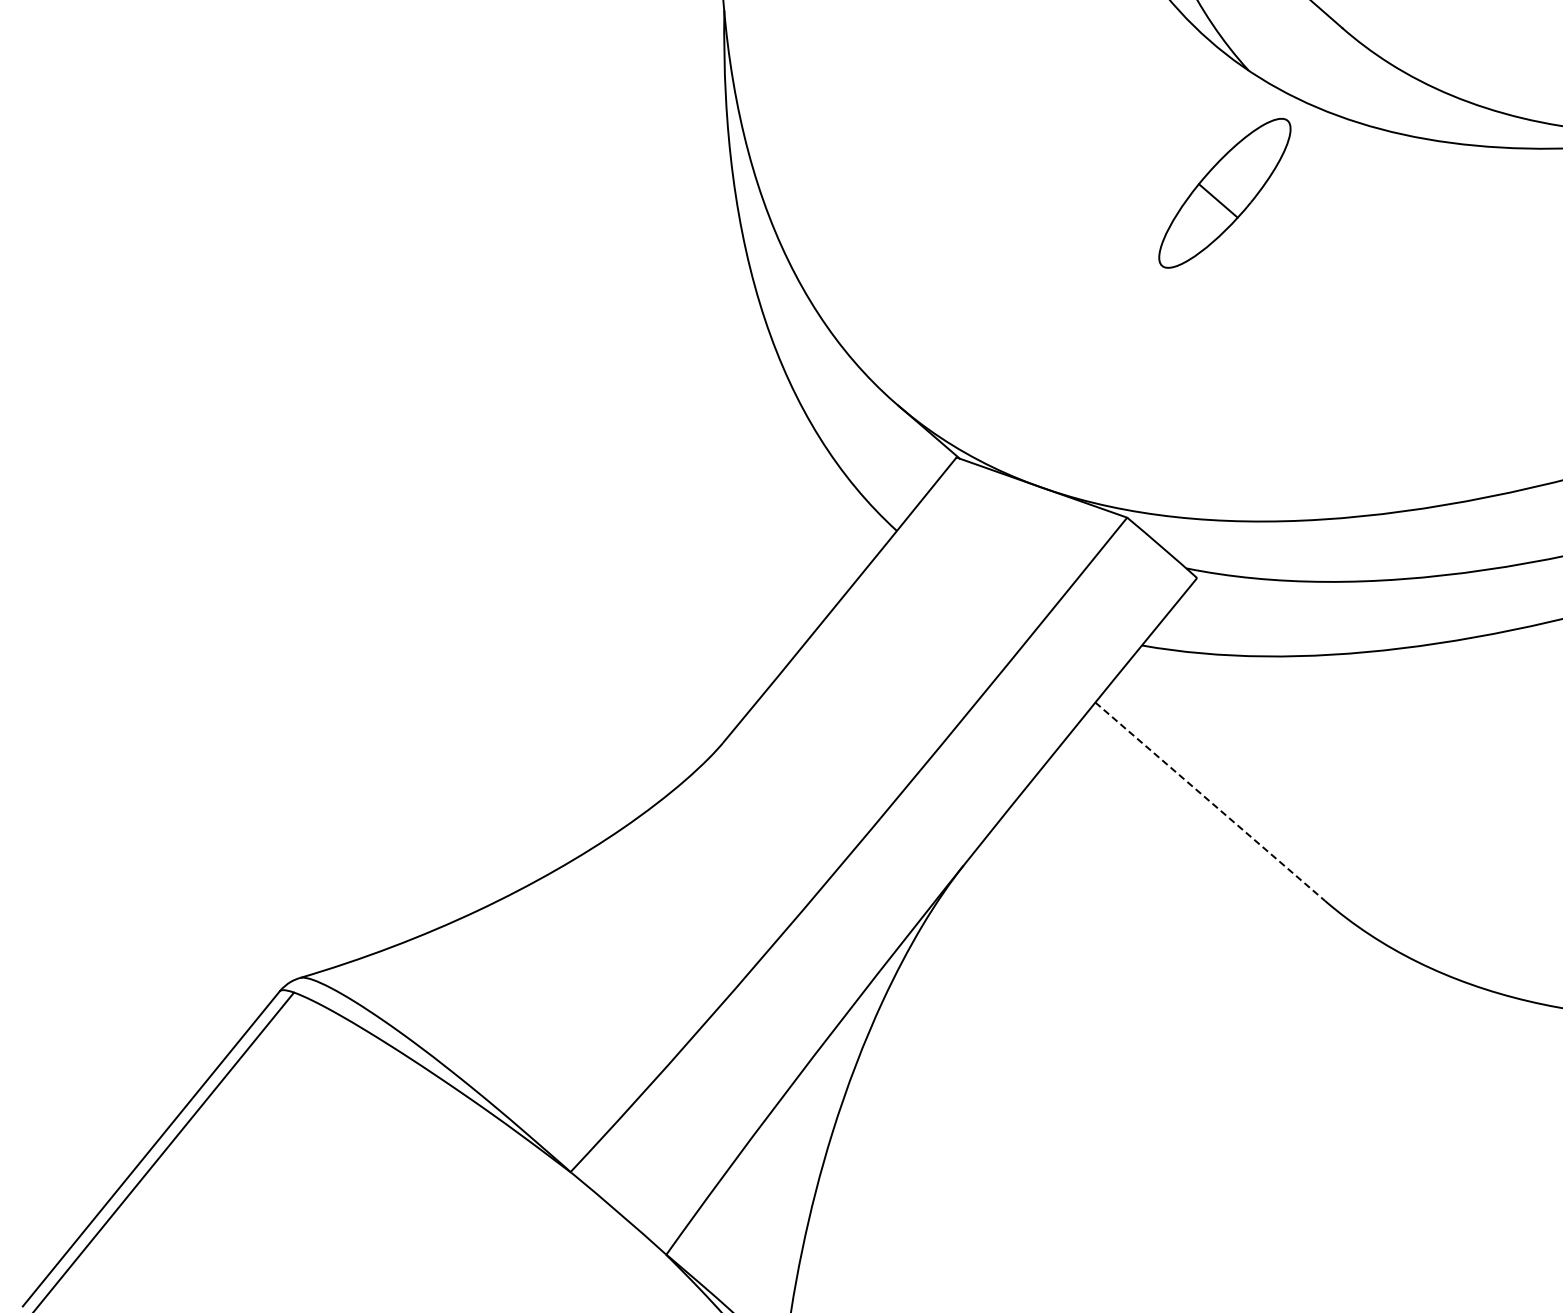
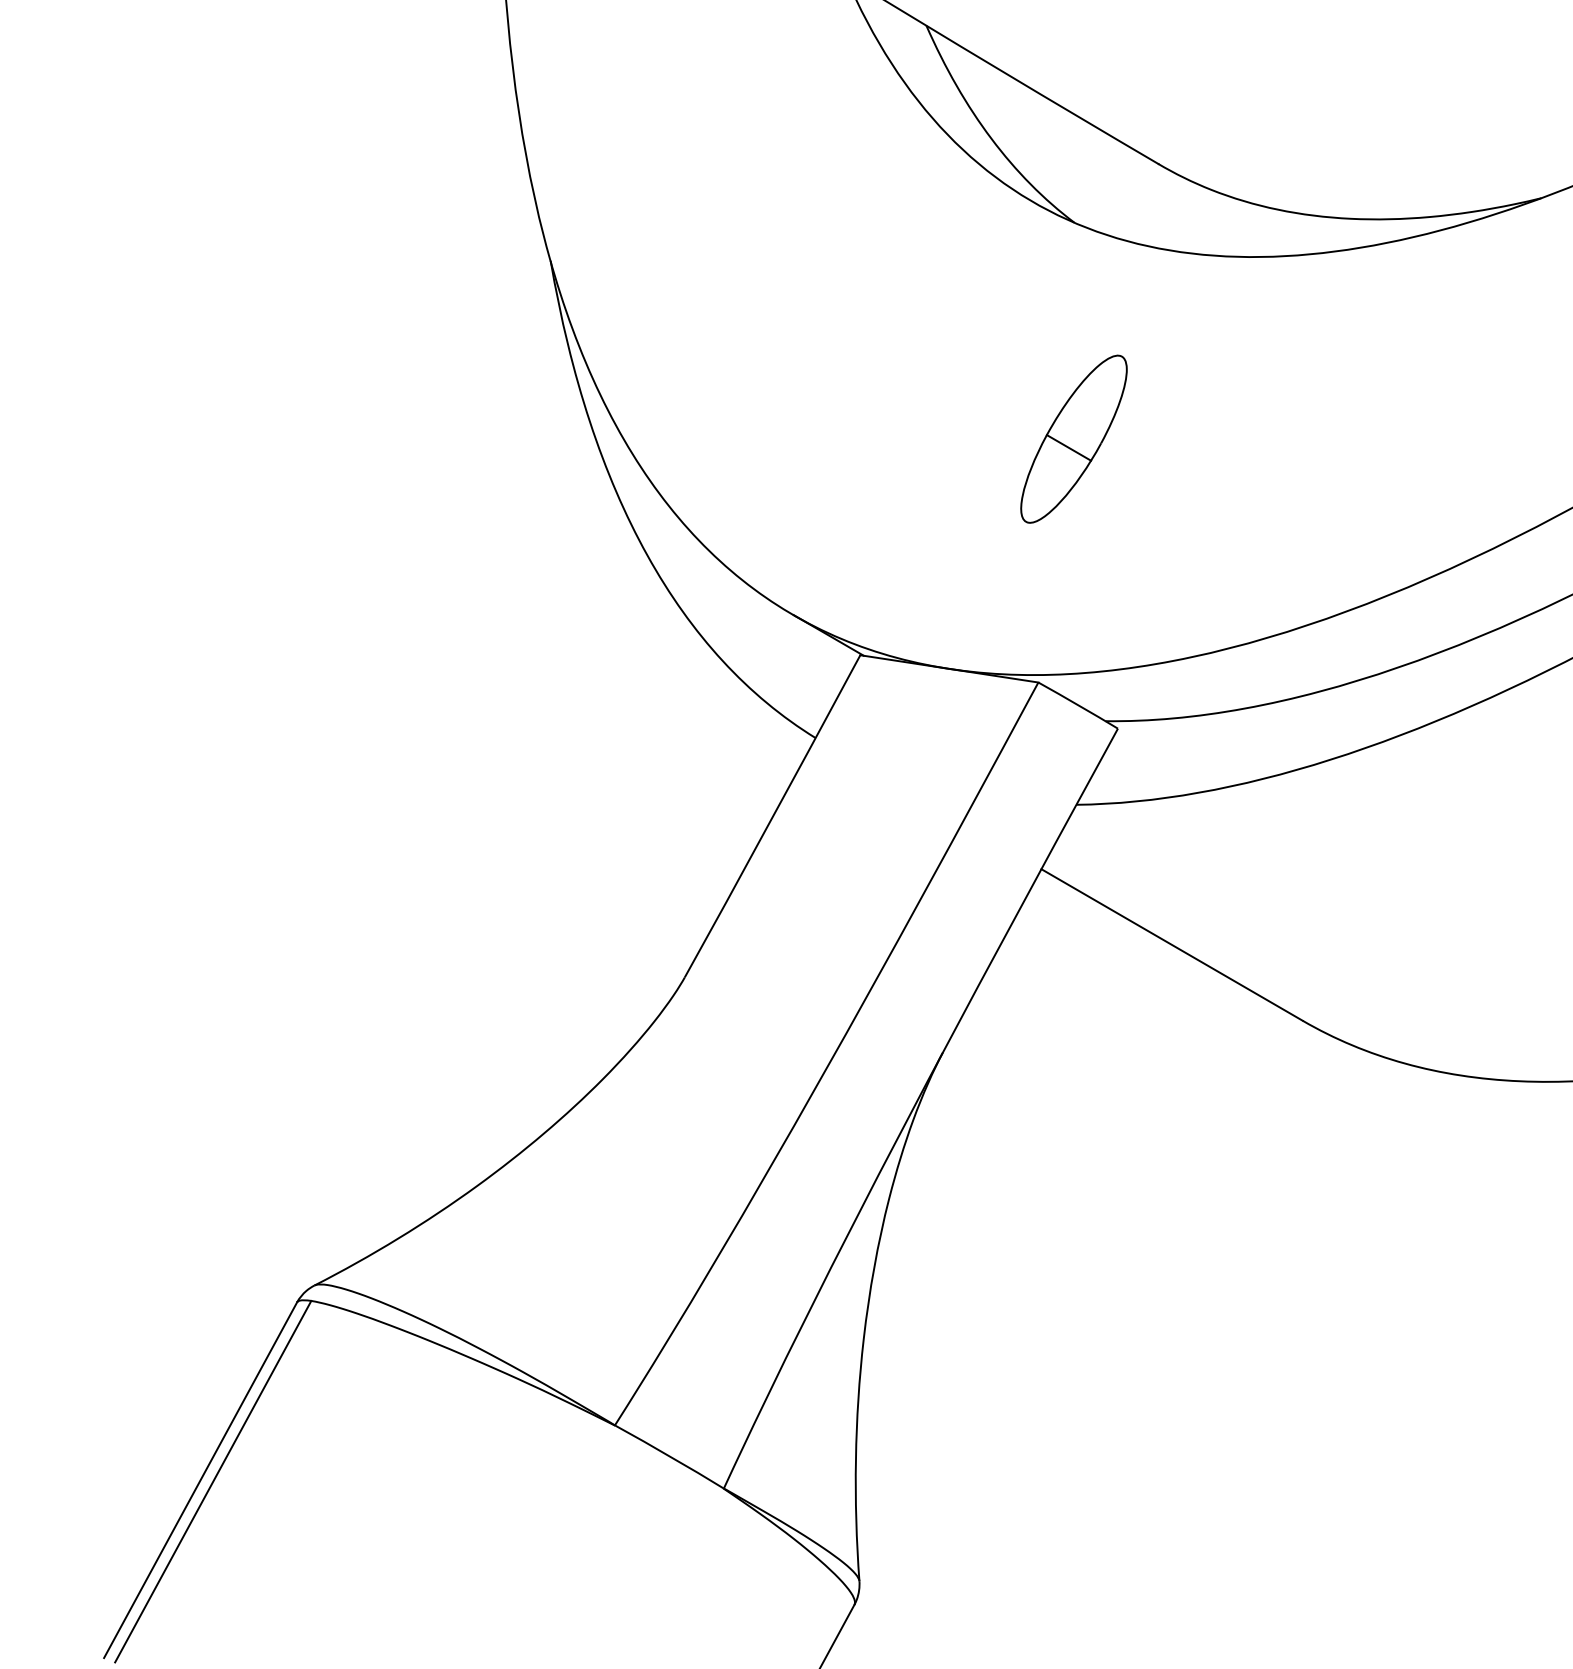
part: (1224, 192) -> (1073, 438), moved
line: (1210, 802) -> (1172, 945), dashed -> solid

